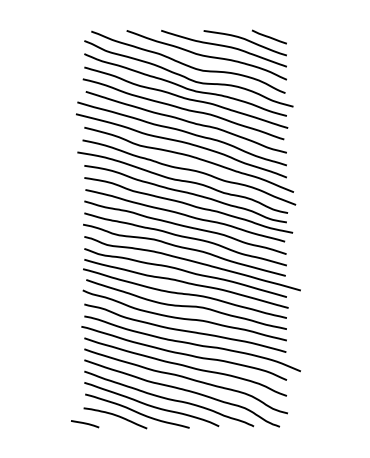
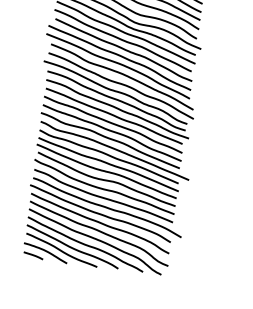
line: (85, 424) -> (33, 256), moved

